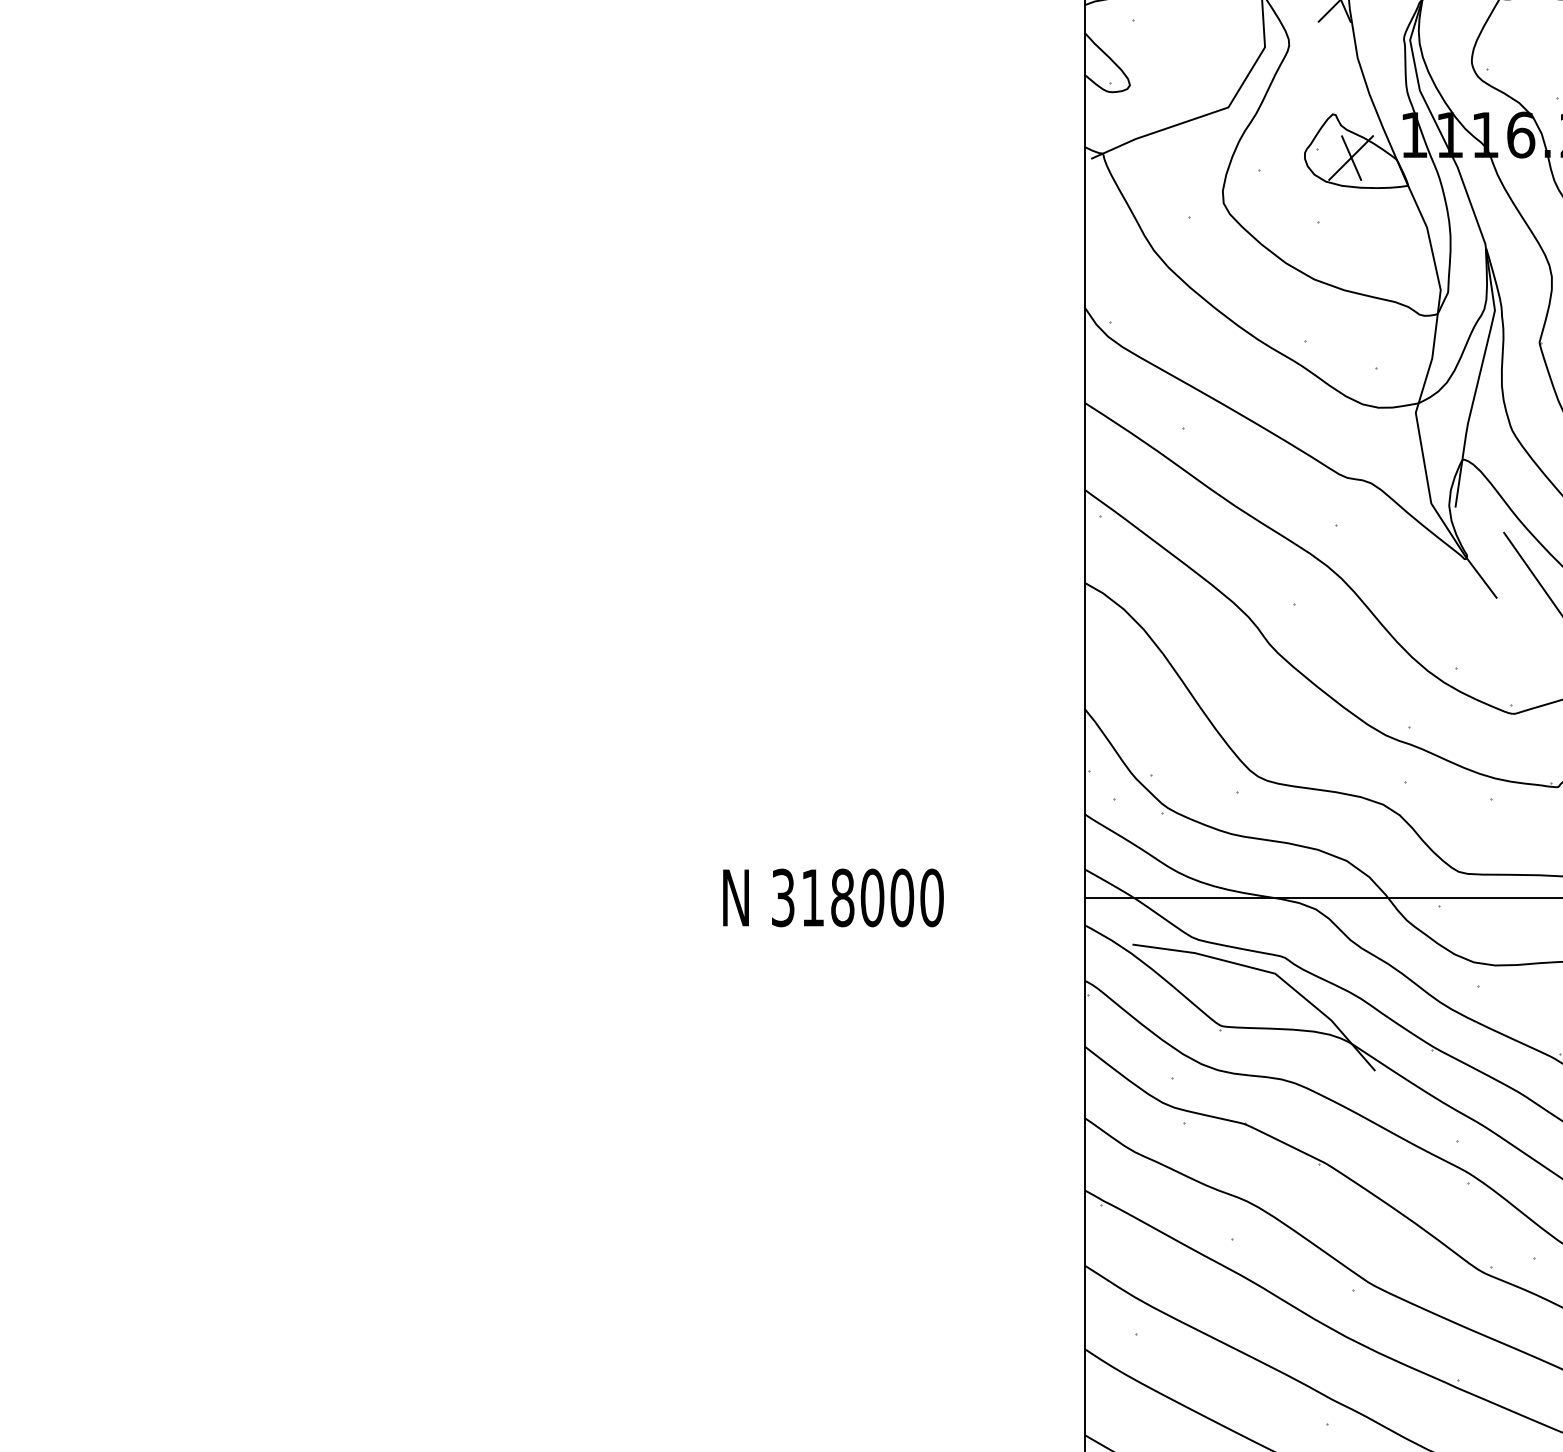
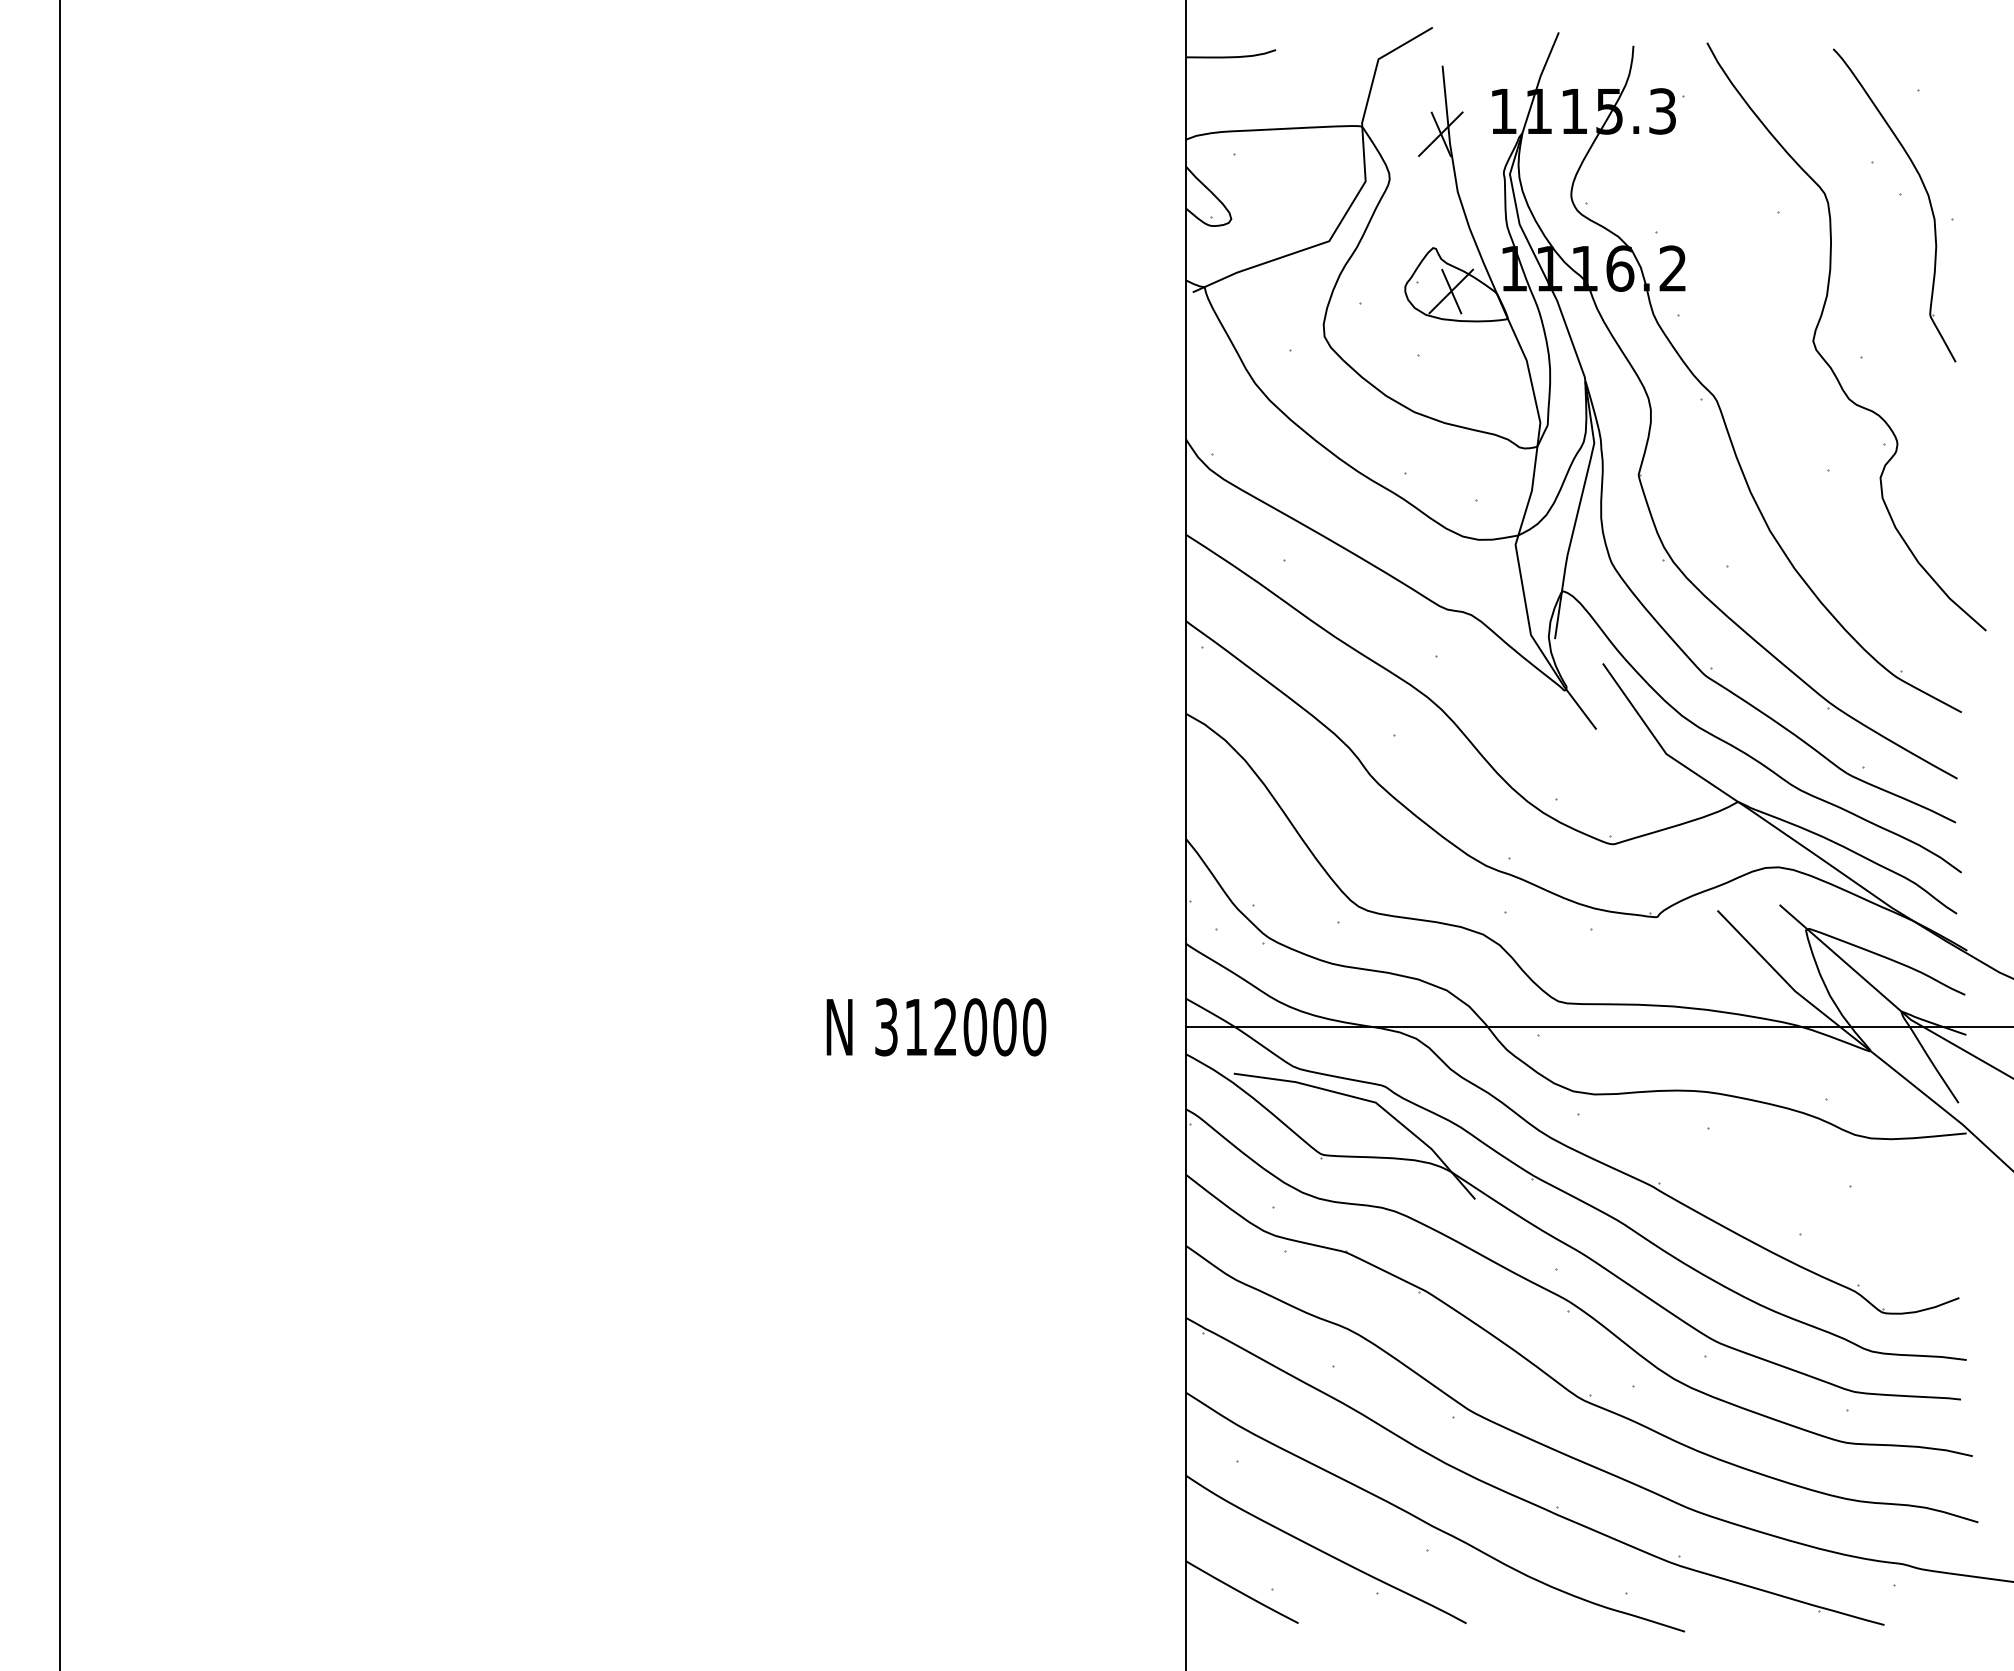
text: (842, 898) -> (945, 1027), 318000 -> 312000

